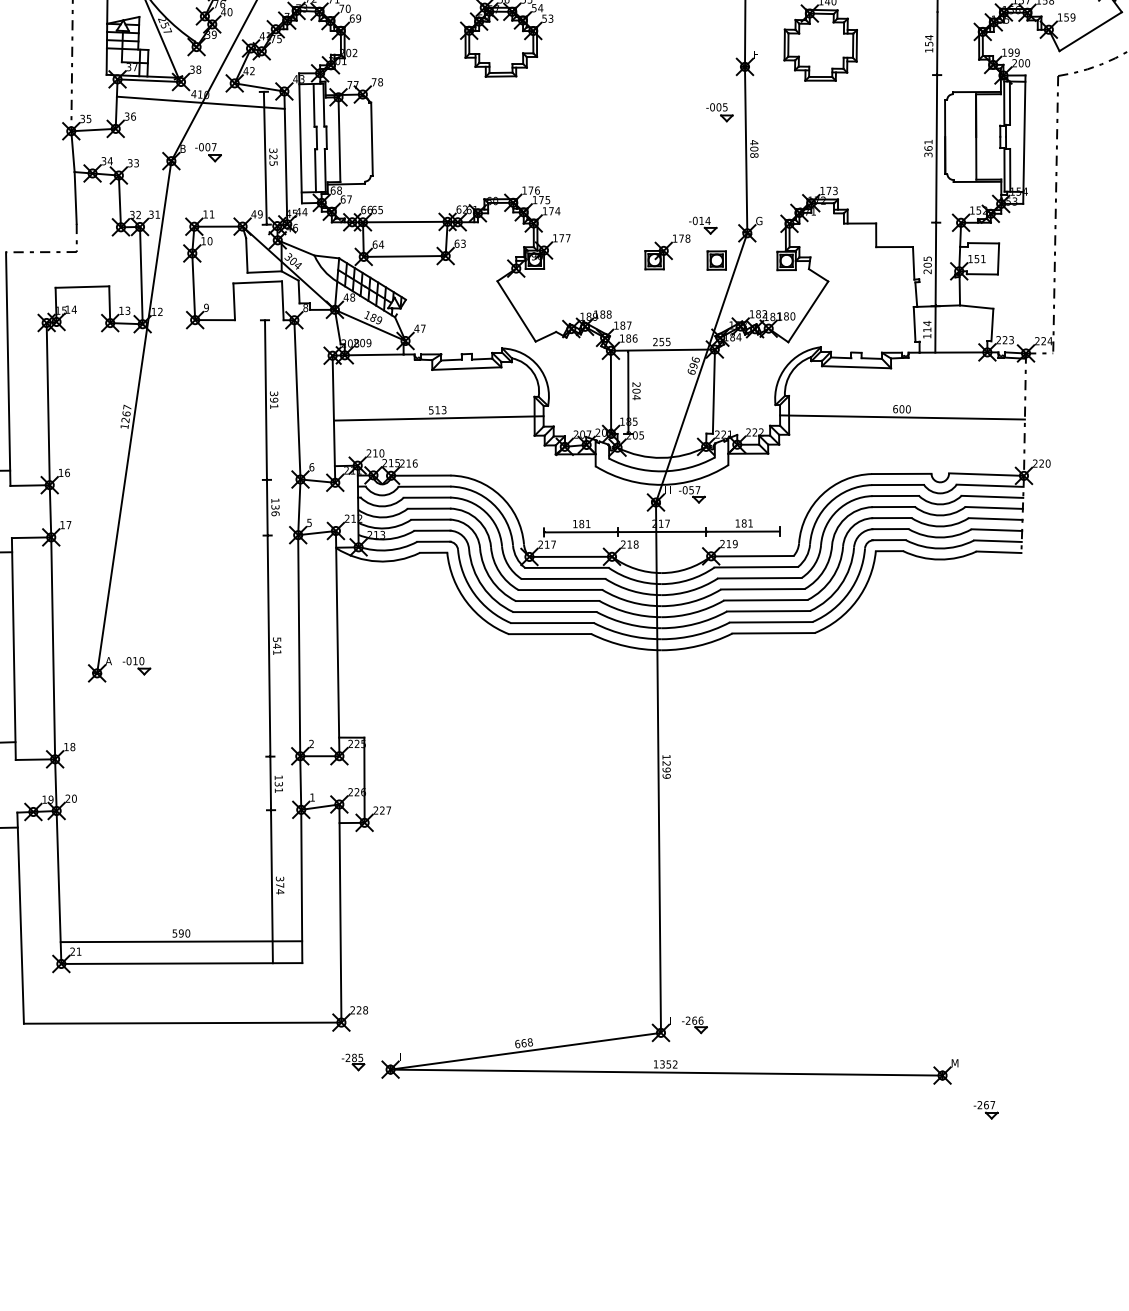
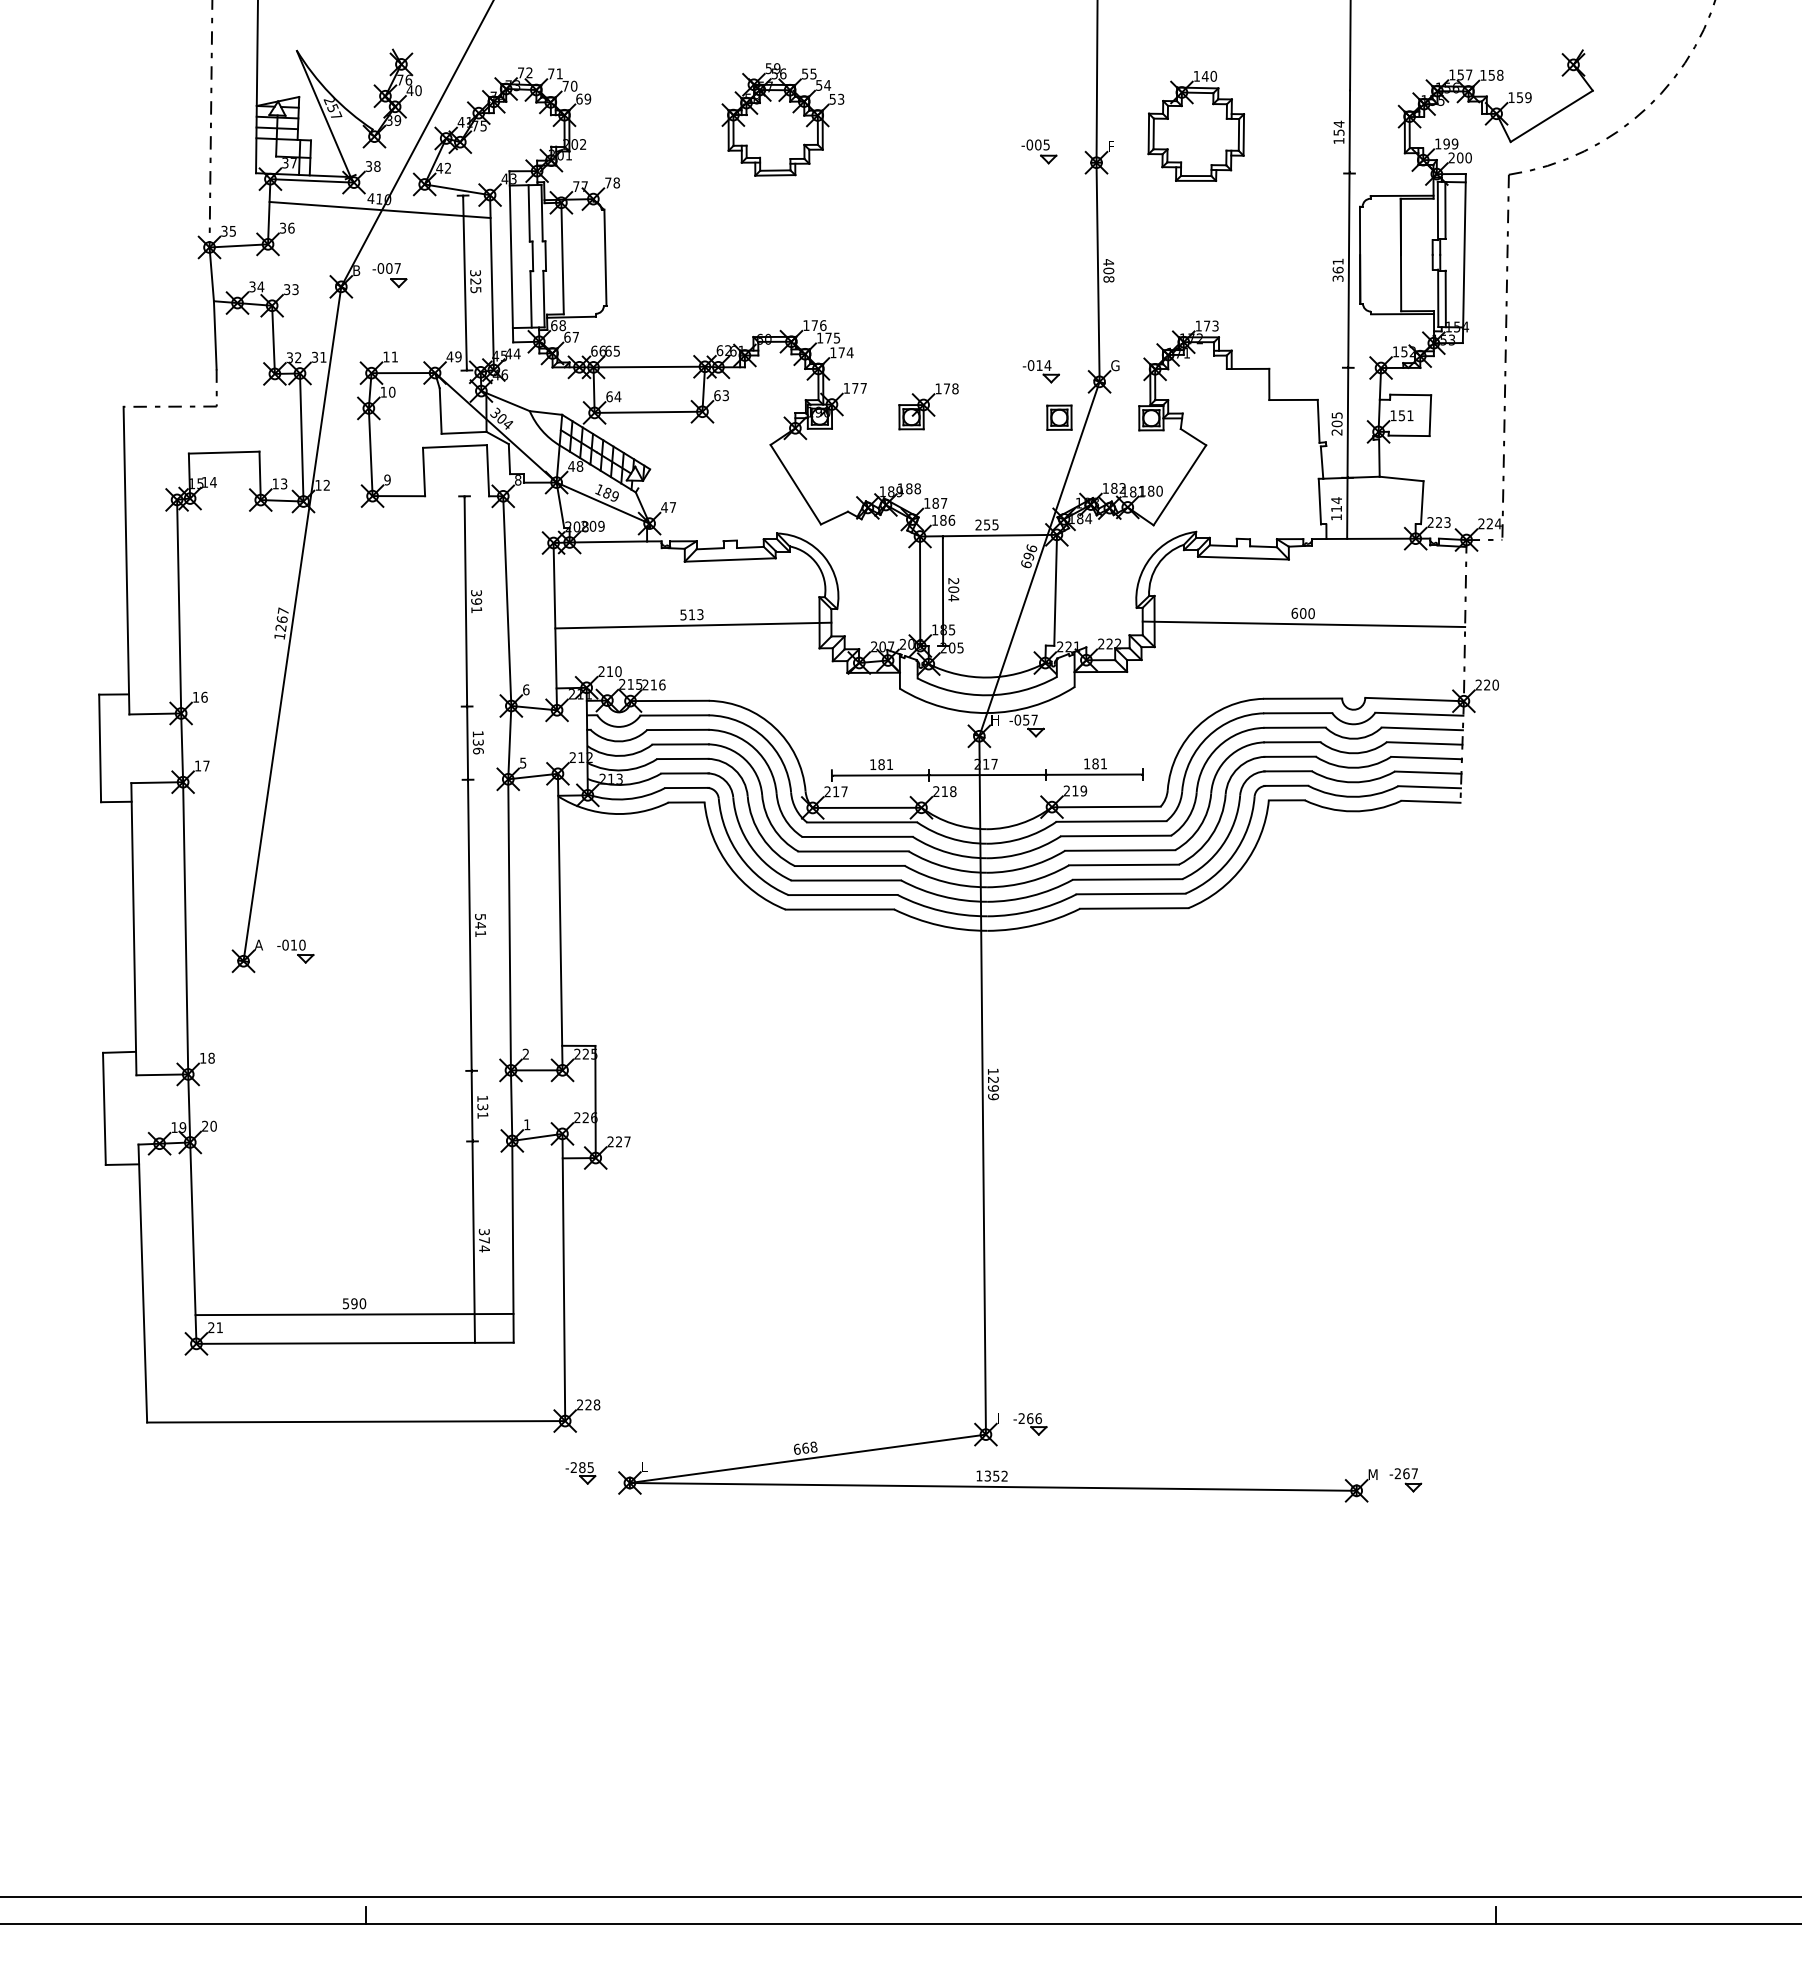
part: (719, 112) -> (1039, 151), moved
part: (667, 252) -> (928, 406), moved
part: (985, 1110) -> (1405, 1480), moved

